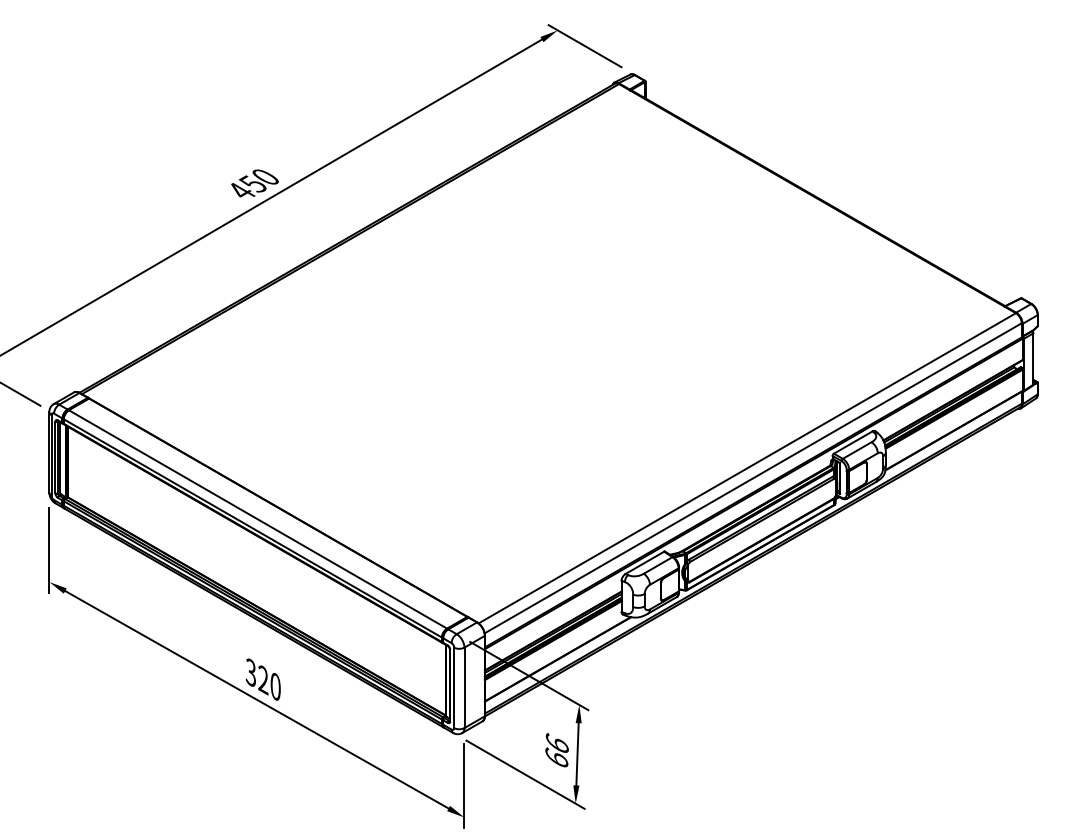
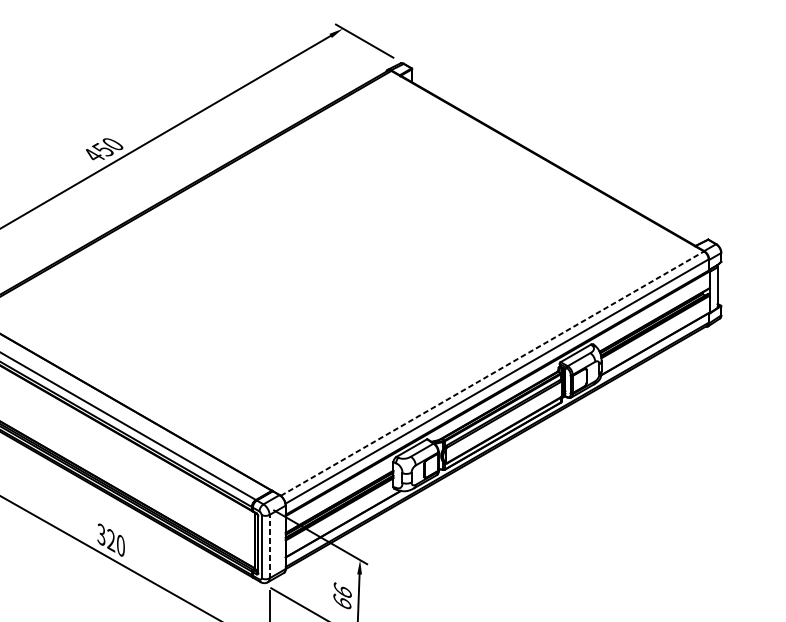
line: (747, 468) -> (492, 373), solid -> dashed
line: (464, 687) -> (269, 546), solid -> dashed

